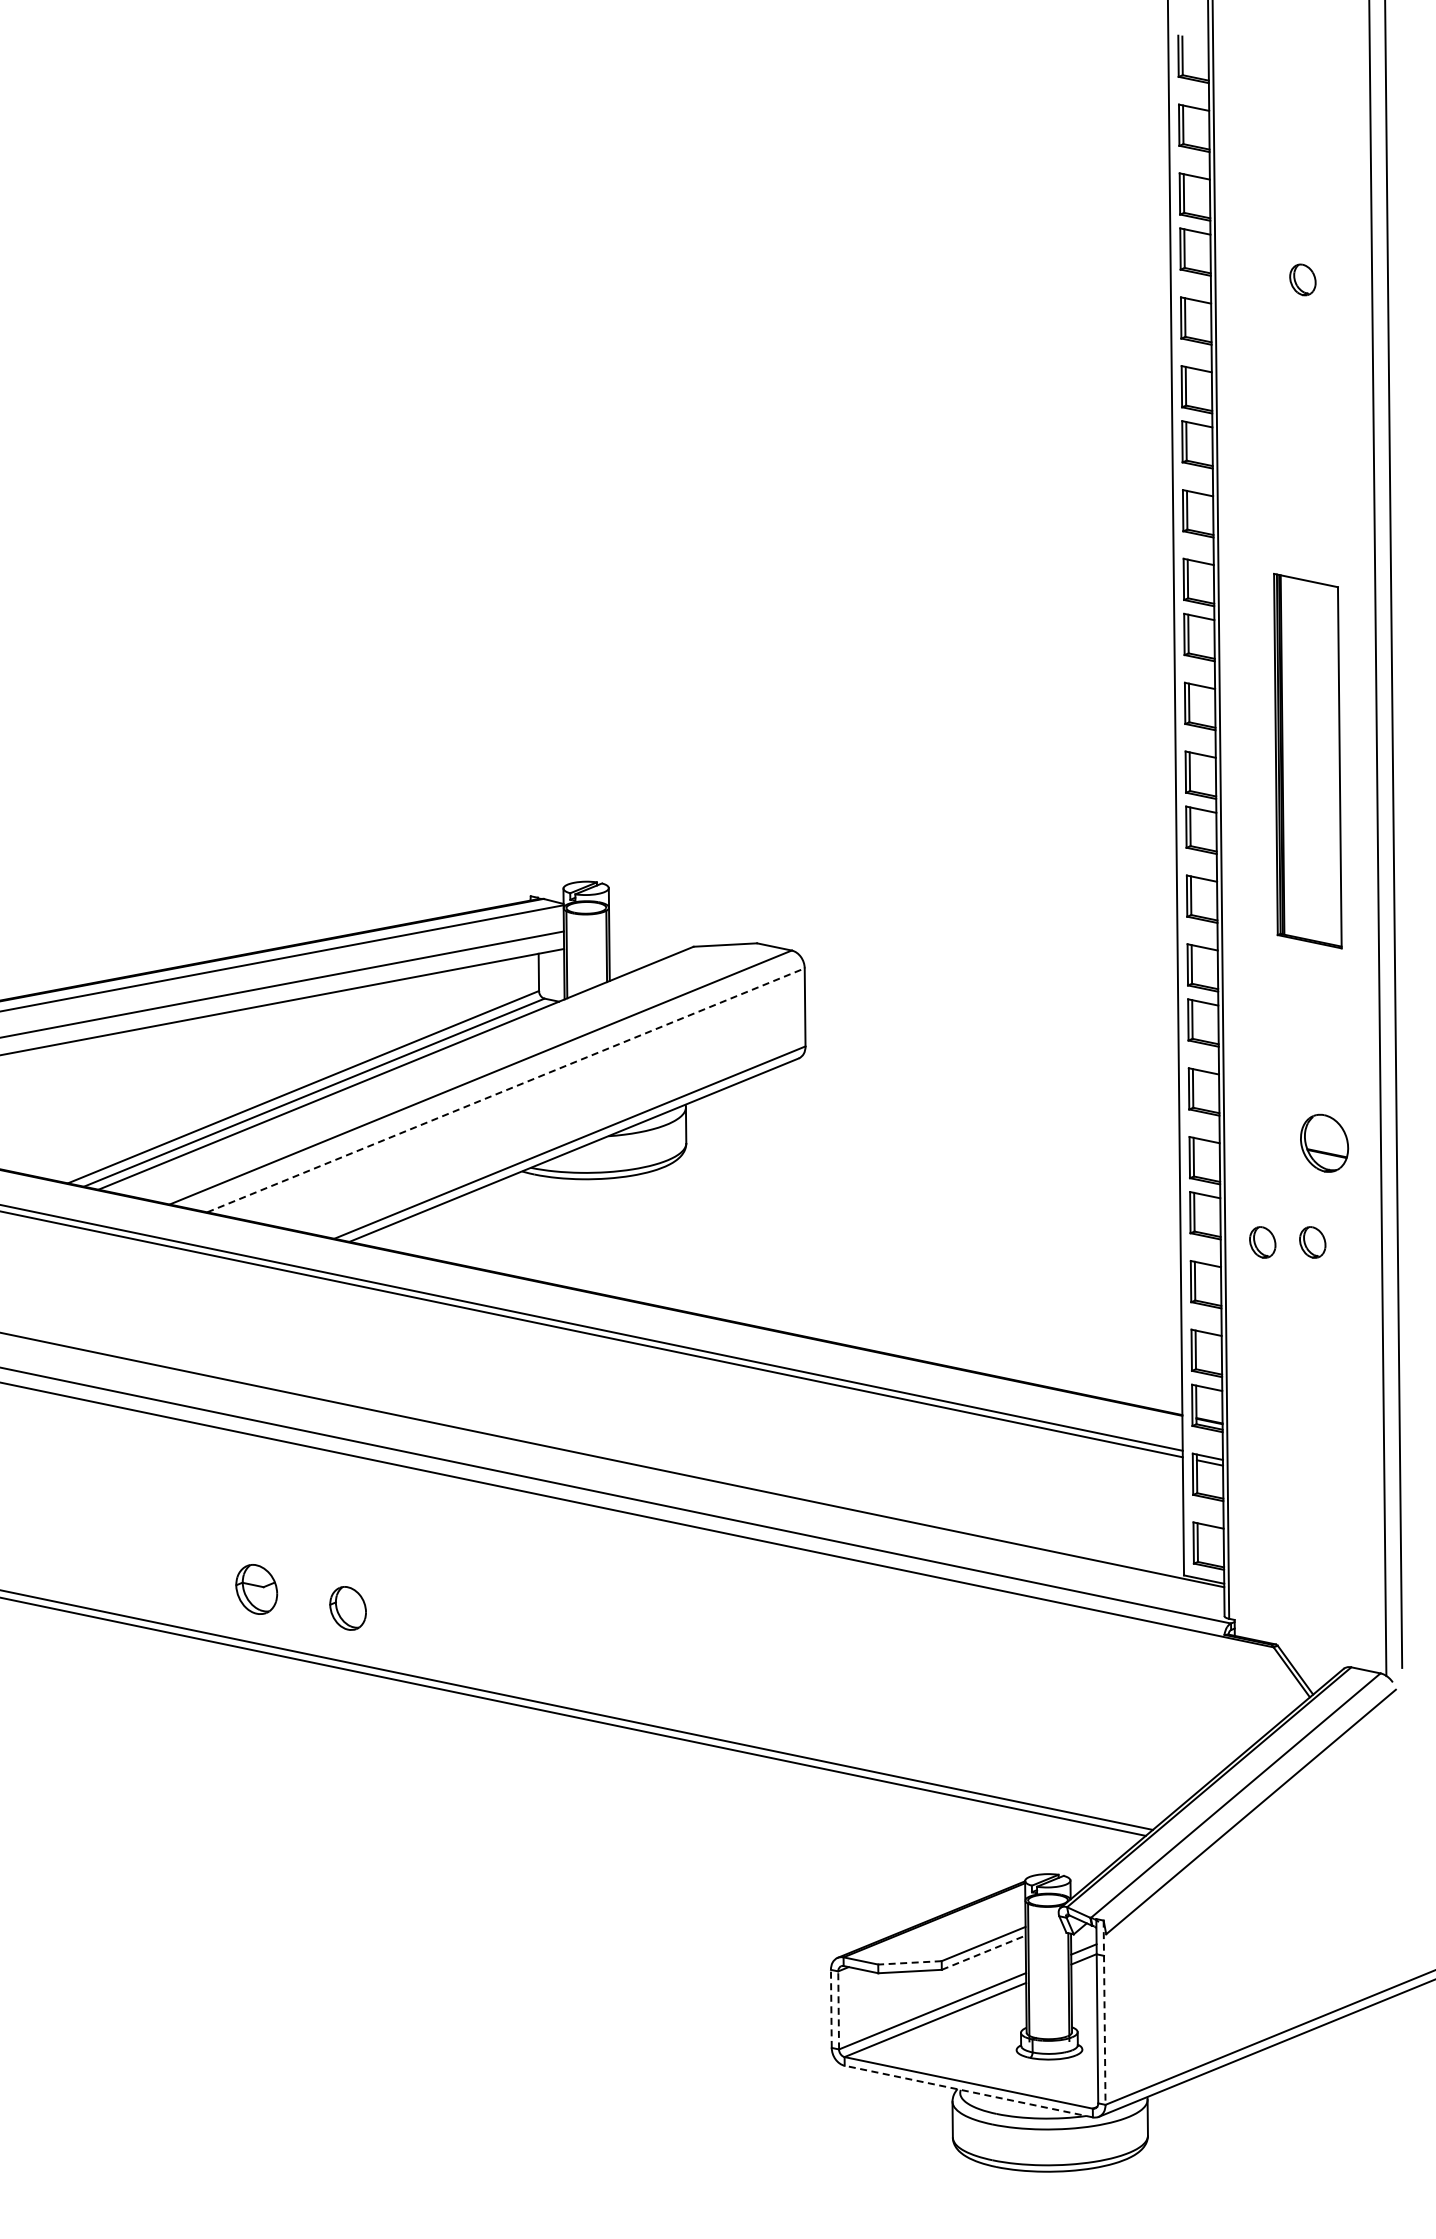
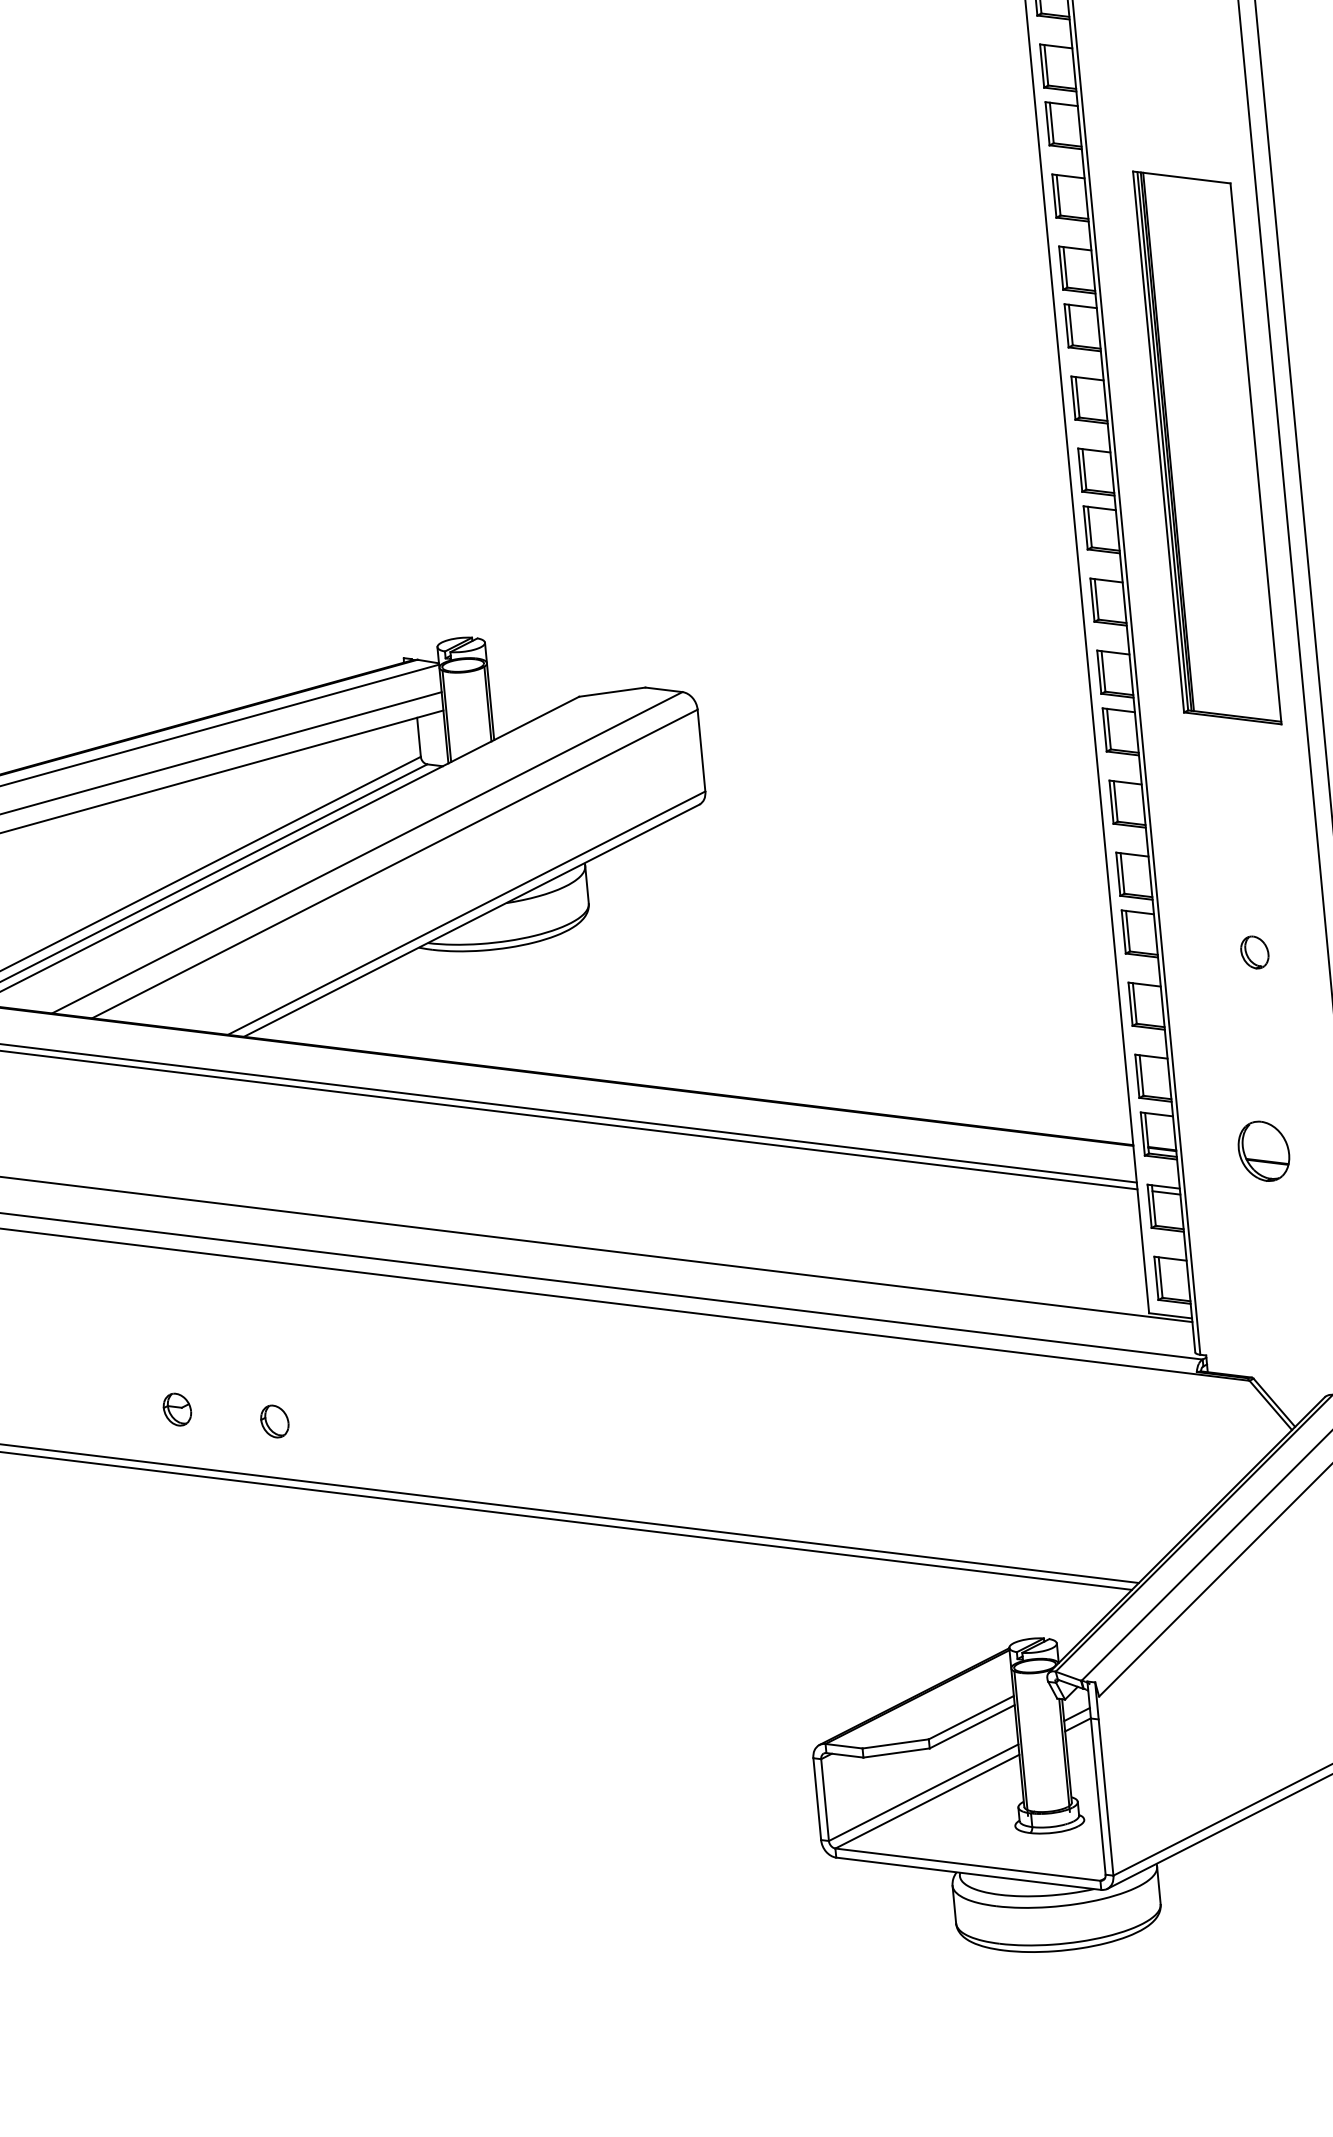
part: (1307, 760) -> (1206, 447), size x1.43
line: (505, 1090) -> (394, 864), dashed -> solid
part: (1324, 1142) -> (1263, 1150), moved
part: (1262, 1242) -> (1202, 956), removed
part: (256, 1589) -> (177, 1409), size x0.62
part: (347, 1608) -> (274, 1421), size x0.71
line: (984, 1952) -> (972, 1726), dashed -> solid
line: (909, 1962) -> (895, 1743), dashed -> solid
line: (831, 2008) -> (817, 1798), dashed -> solid
line: (838, 2009) -> (824, 1799), dashed -> solid
line: (1104, 2013) -> (1104, 1779), dashed -> solid
line: (968, 2091) -> (968, 1873), dashed -> solid

